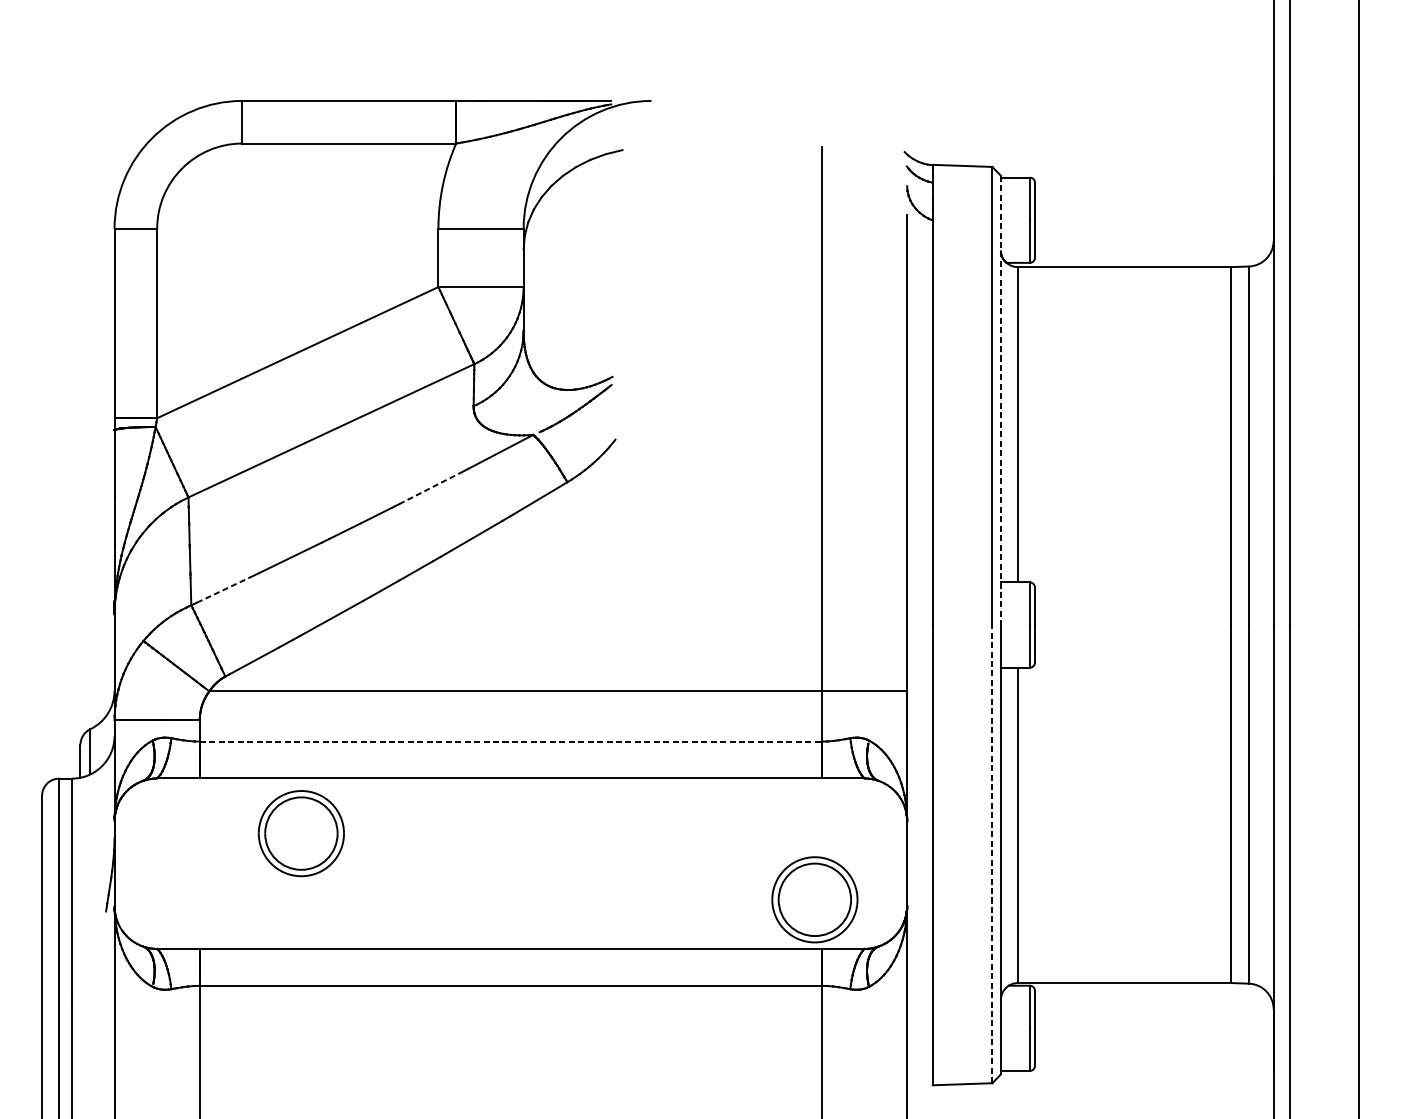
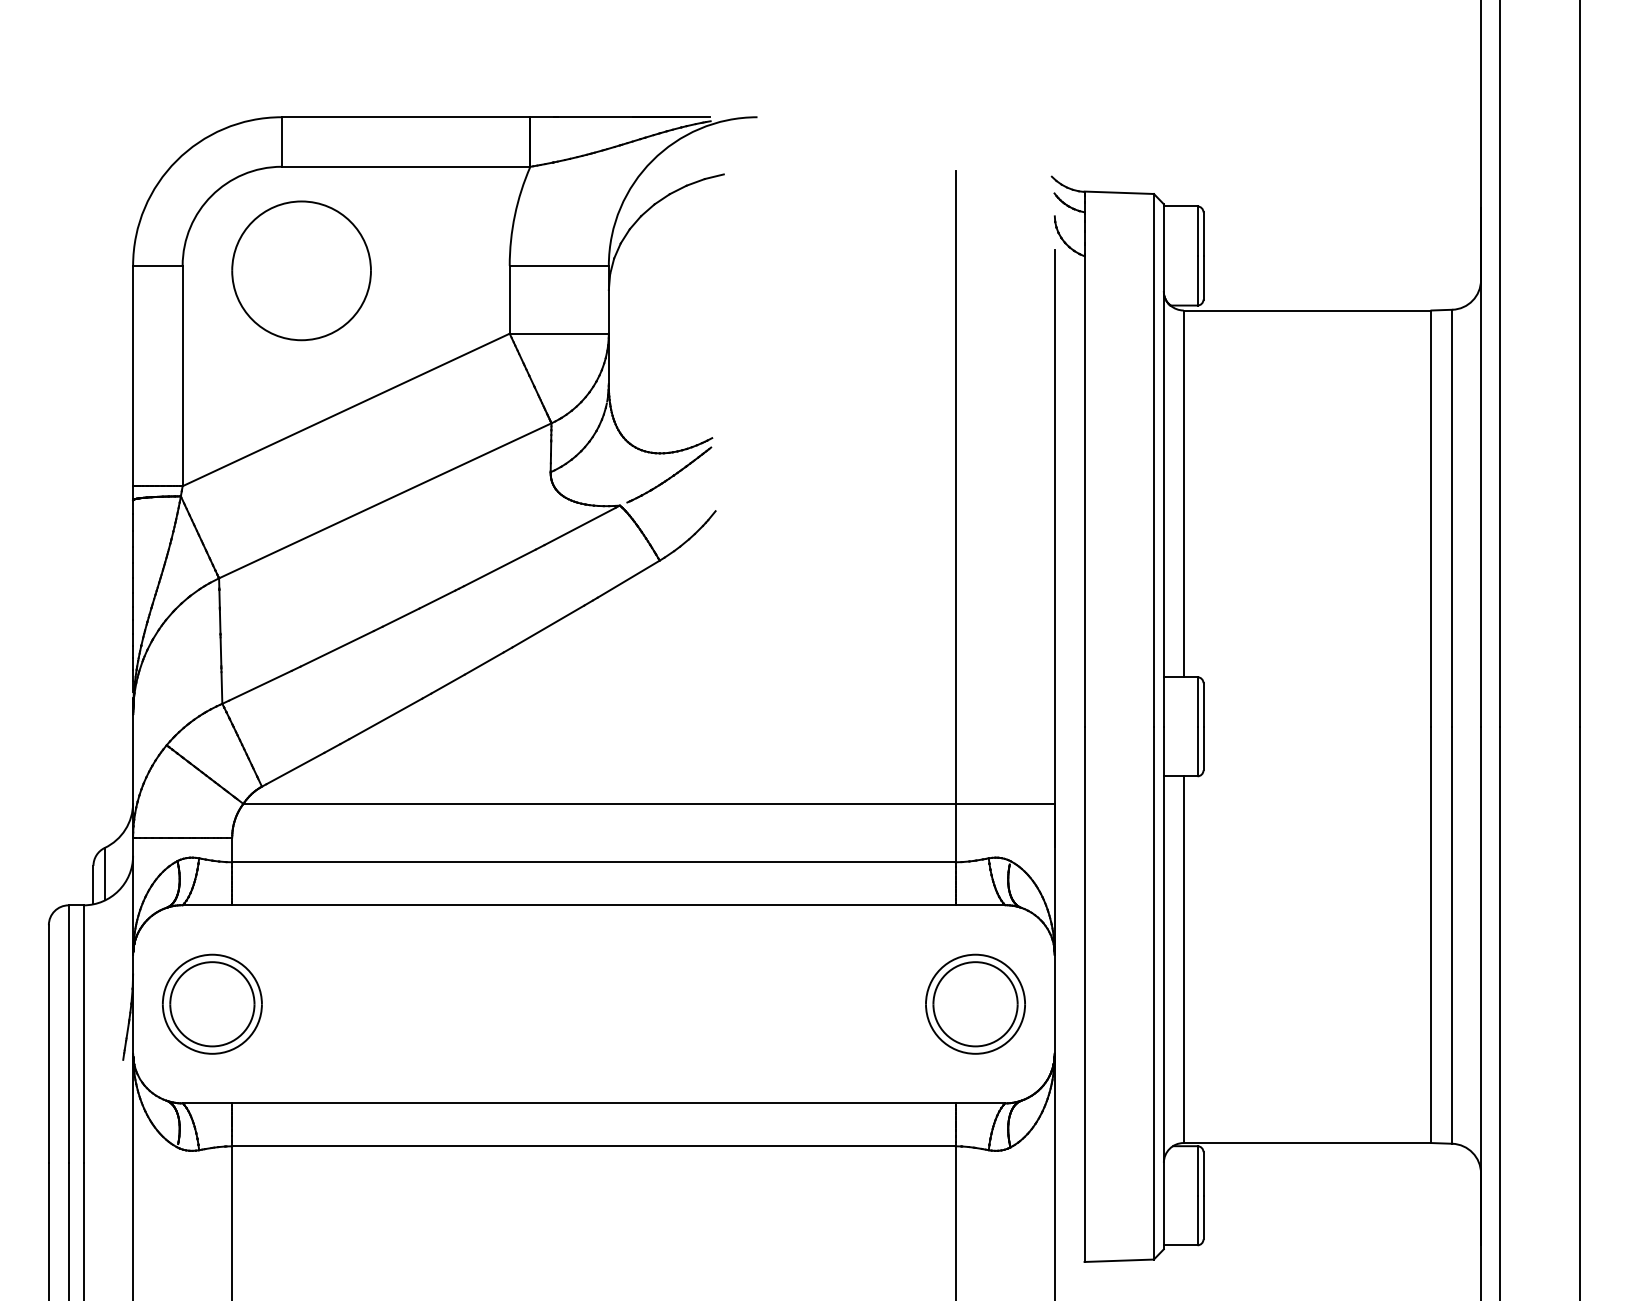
part: (259, 232) -> (301, 270), added
line: (1000, 401) -> (1163, 466), dashed -> solid
line: (430, 488) -> (500, 567), dashed -> solid
line: (224, 589) -> (260, 685), dashed -> solid
line: (510, 741) -> (593, 862), dashed -> solid
part: (301, 832) -> (212, 1003), moved
line: (992, 853) -> (1153, 992), dashed -> solid
part: (814, 899) -> (975, 1003), moved

